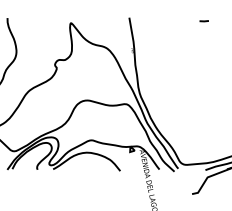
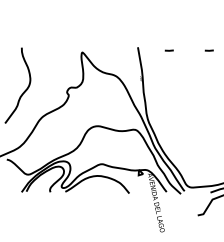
line: (161, 21) -> (168, 50), added

